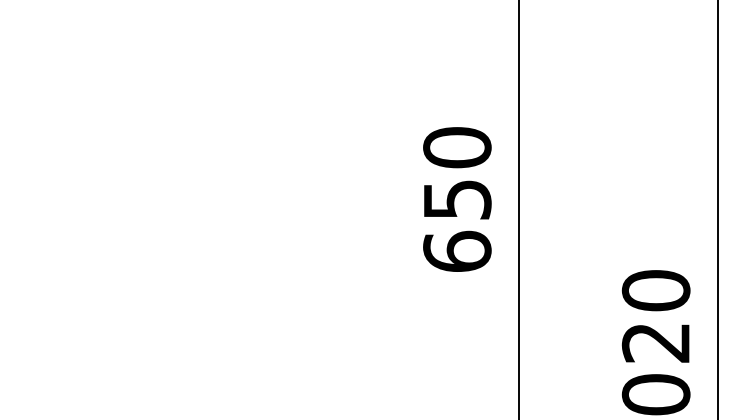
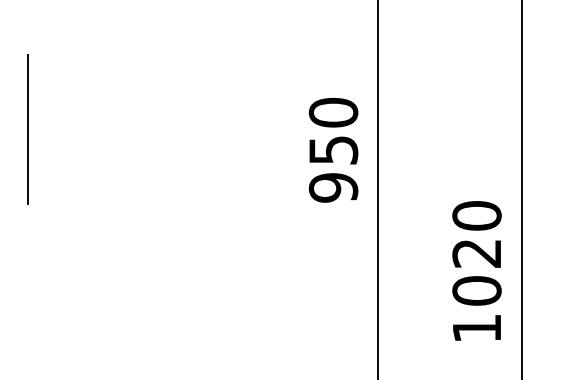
line: (34, 169) -> (28, 128), added
text: (457, 251) -> (333, 187), 650 -> 950

